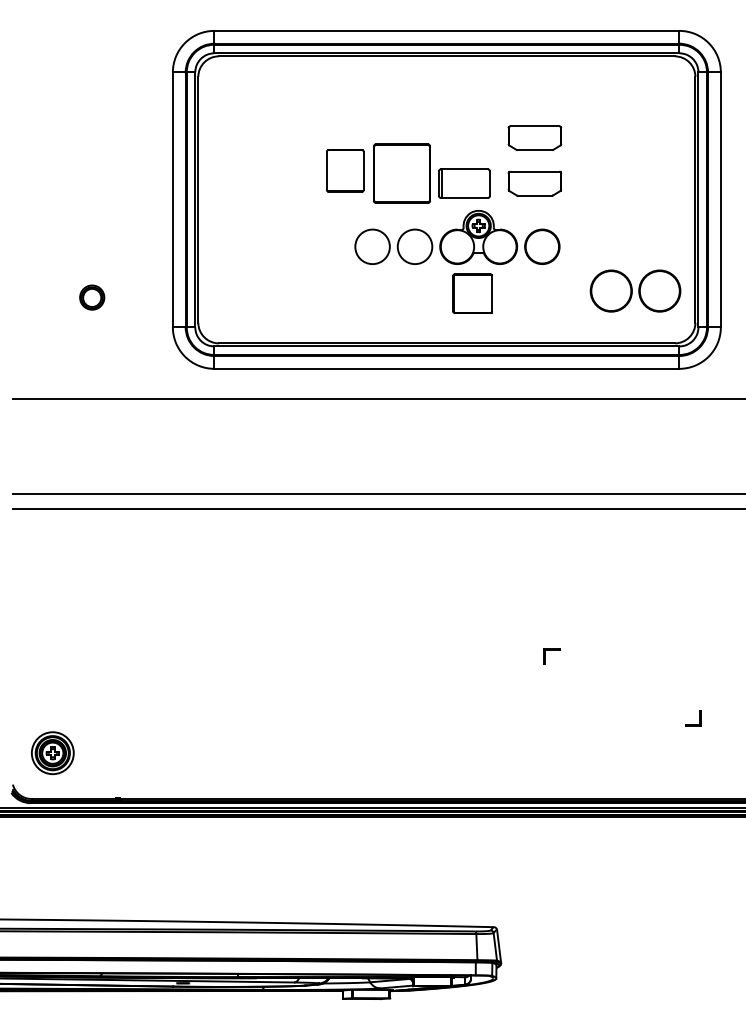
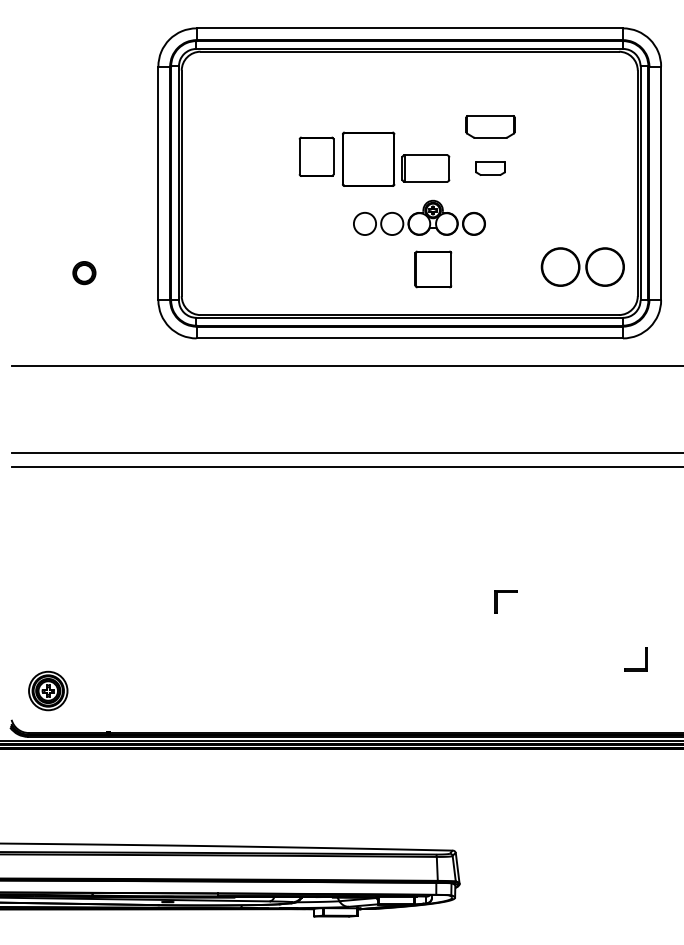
part: (534, 183) -> (490, 168), size x0.6
part: (457, 237) -> (419, 217), size x0.7
part: (551, 656) -> (505, 602), size x1.6
part: (693, 718) -> (636, 659), size x1.6

